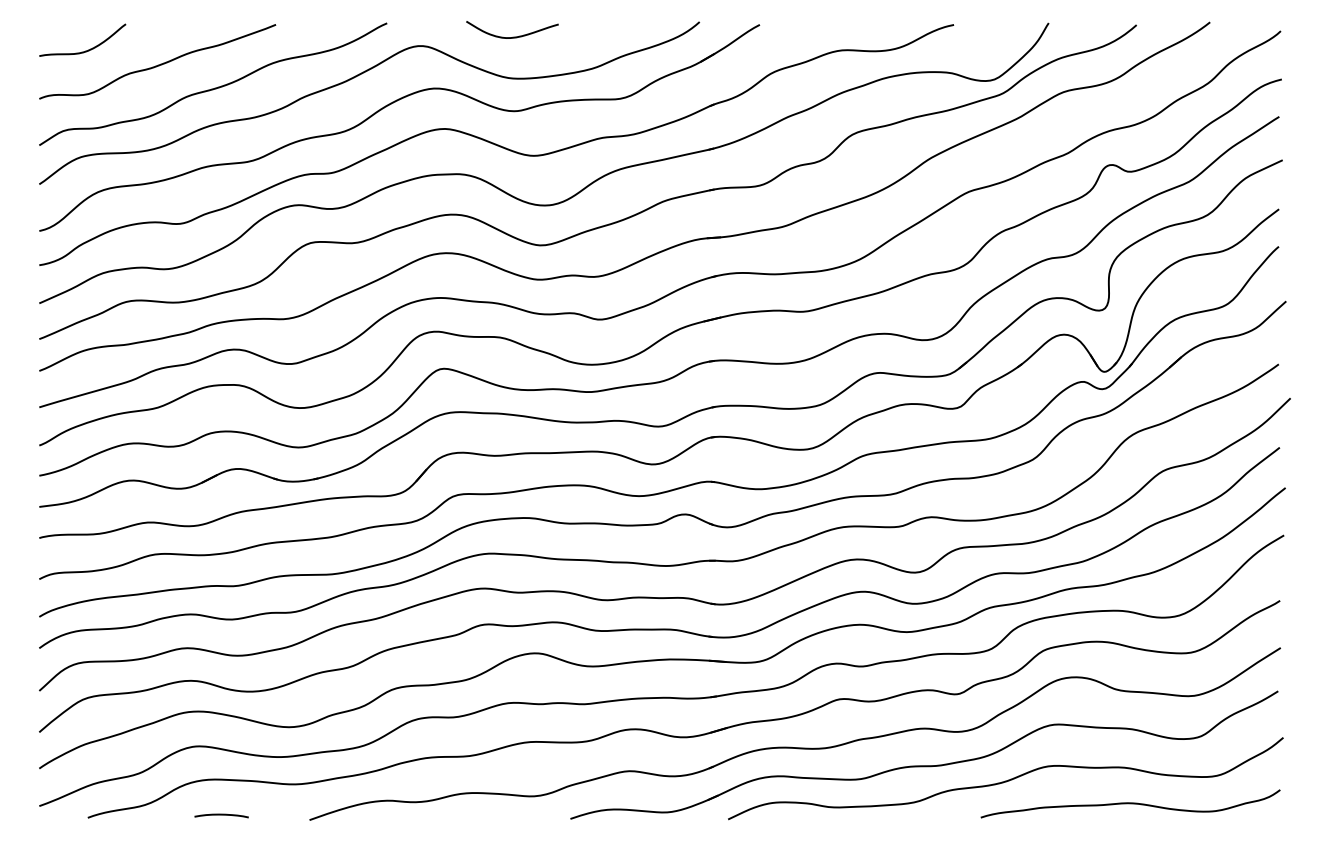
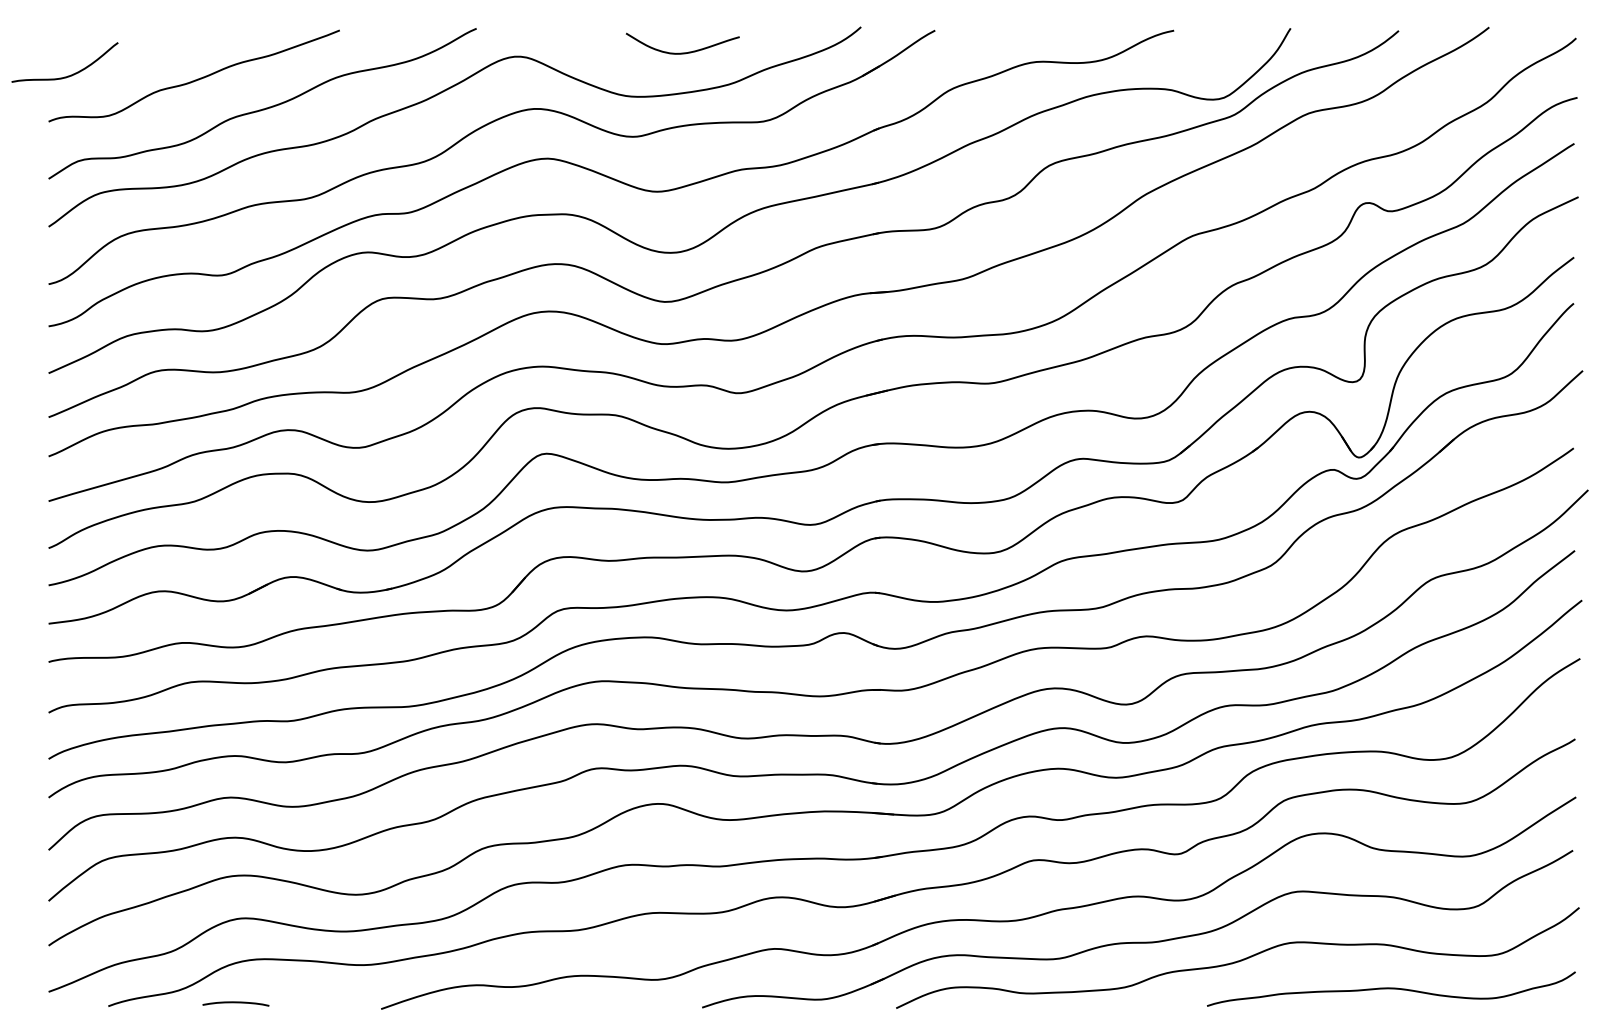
curve: (512, 36) -> (682, 52), moved
curve: (84, 50) -> (67, 75), moved
curve: (221, 815) -> (235, 1003), moved

